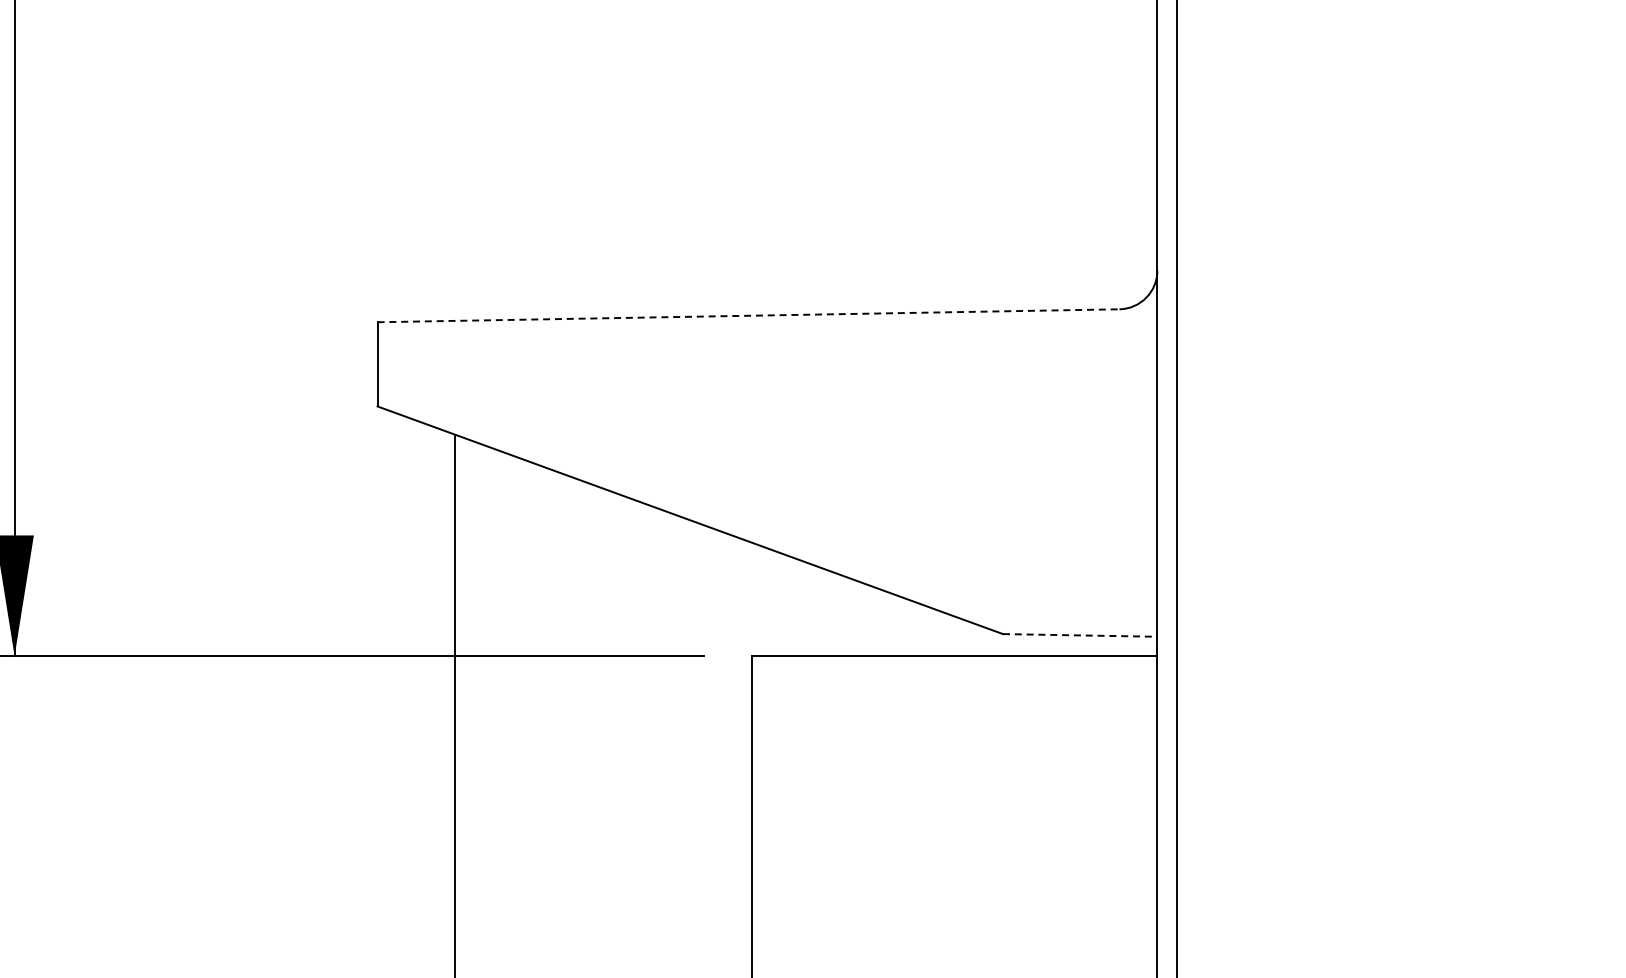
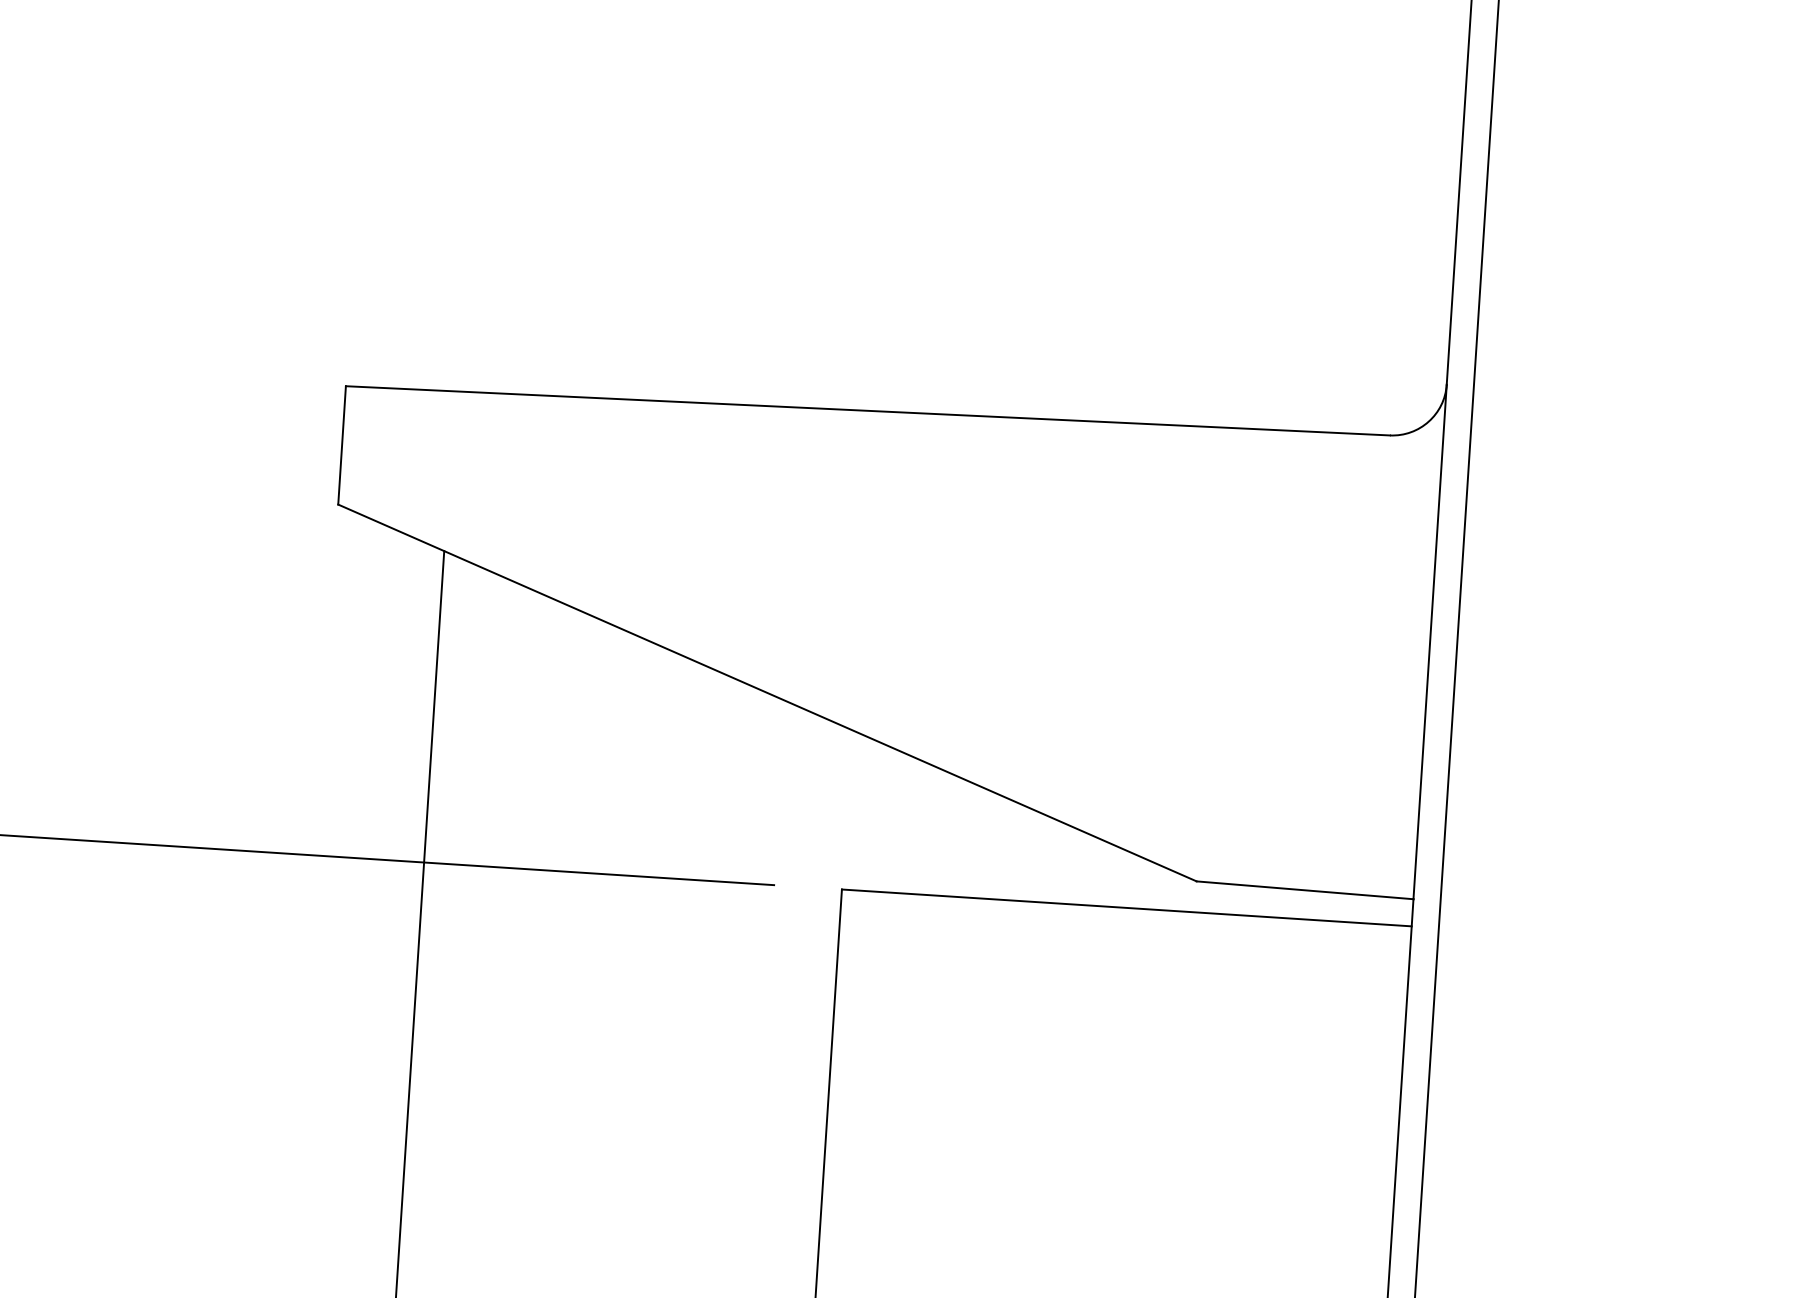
line: (748, 315) -> (867, 410), dashed -> solid
line: (1080, 635) -> (1305, 890), dashed -> solid

